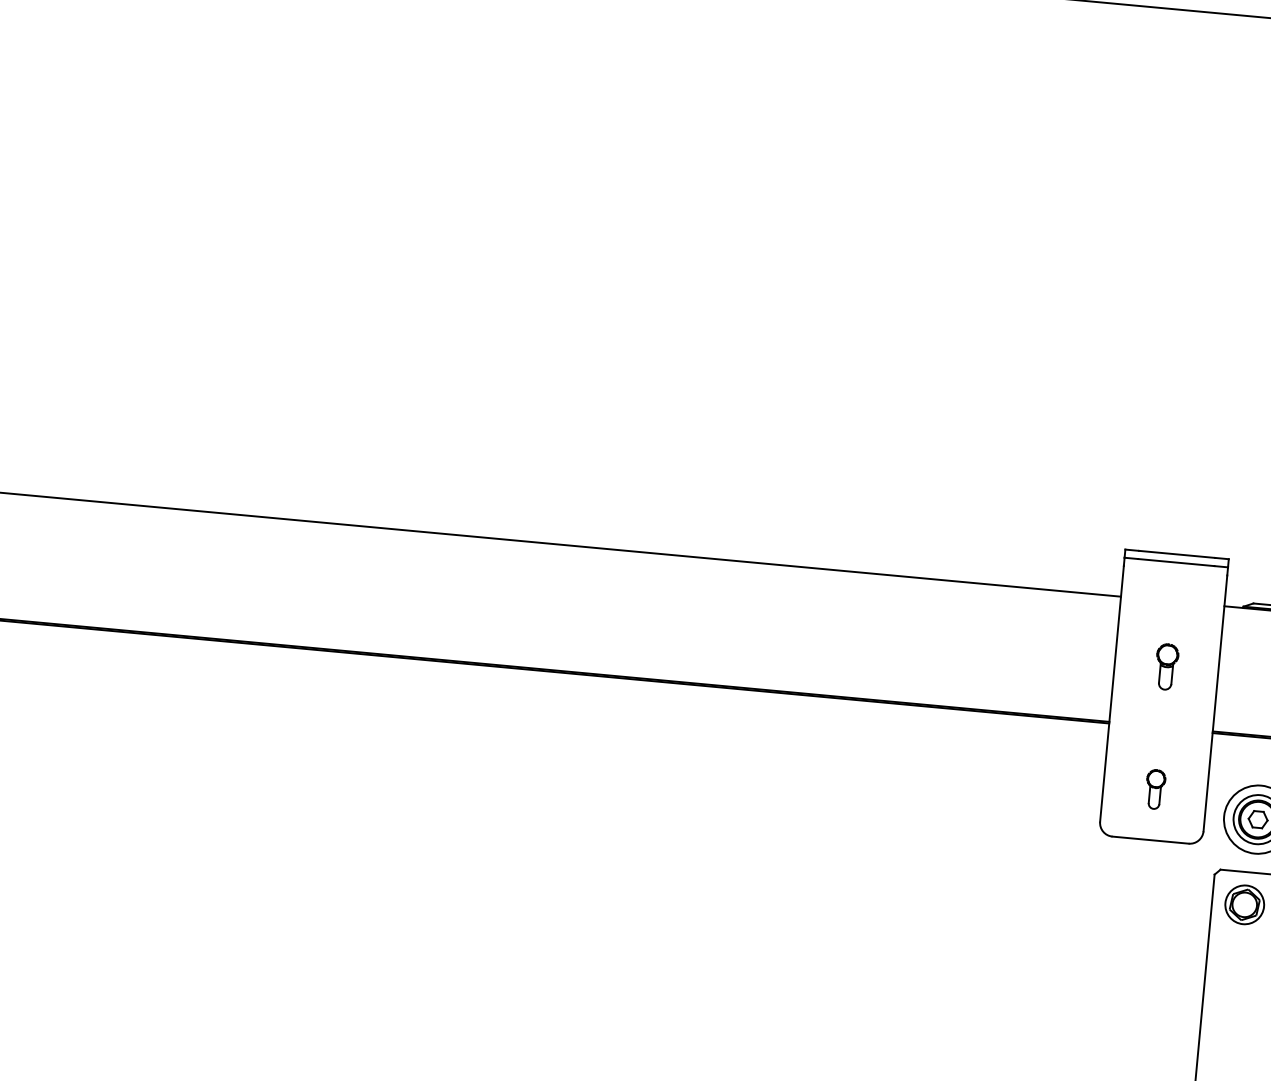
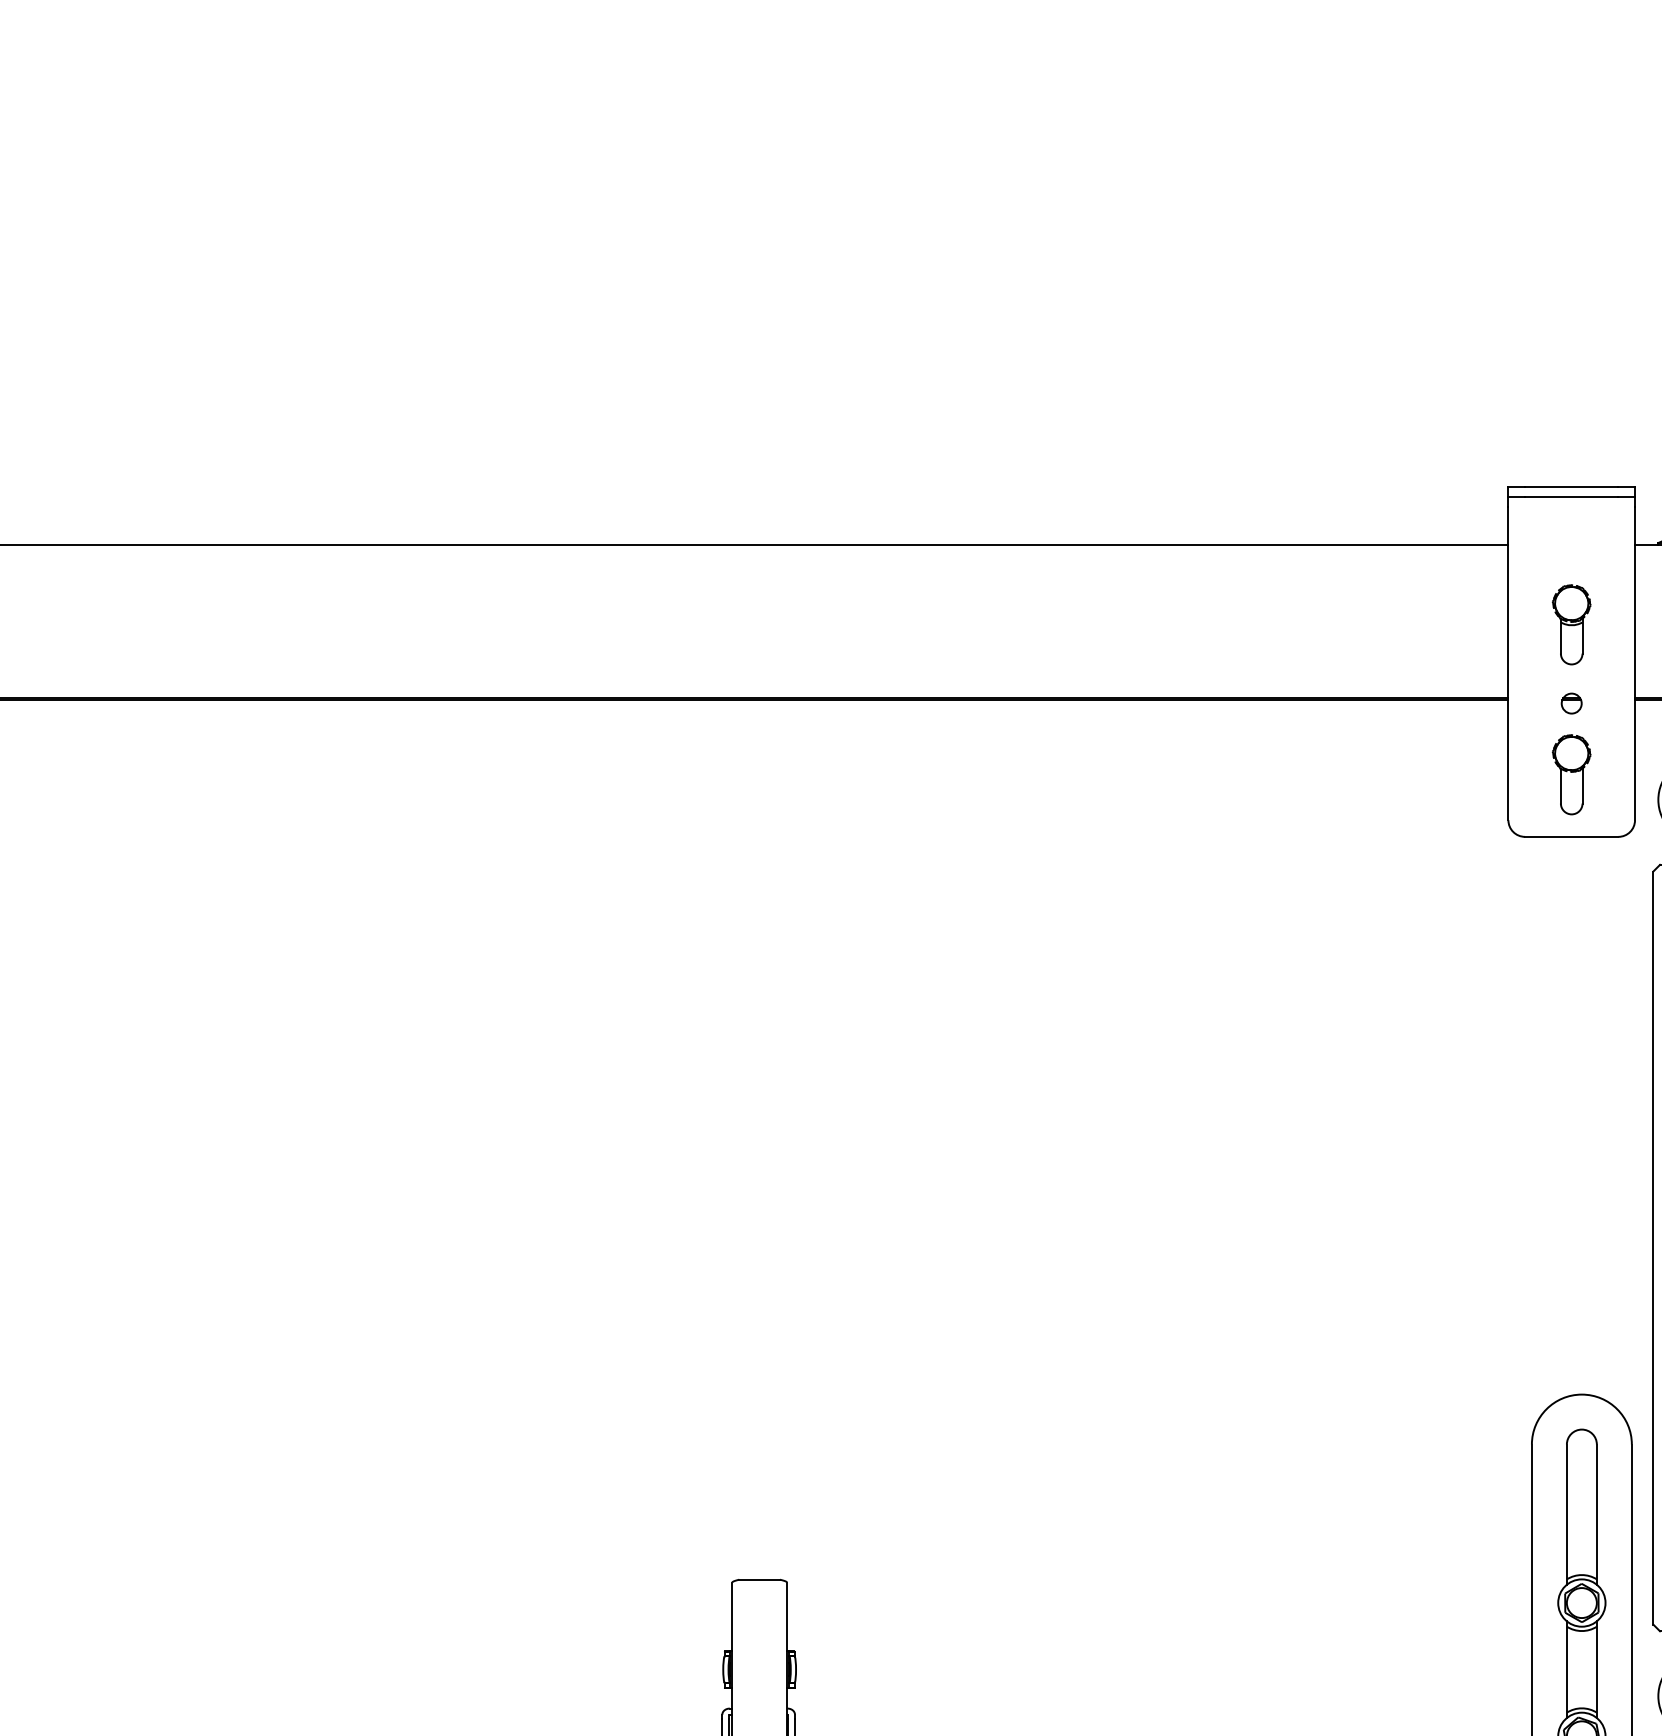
part: (1166, 666) -> (1571, 624), size x1.43
part: (1160, 731) -> (1571, 703), added
part: (1155, 789) -> (1571, 774), size x1.67

